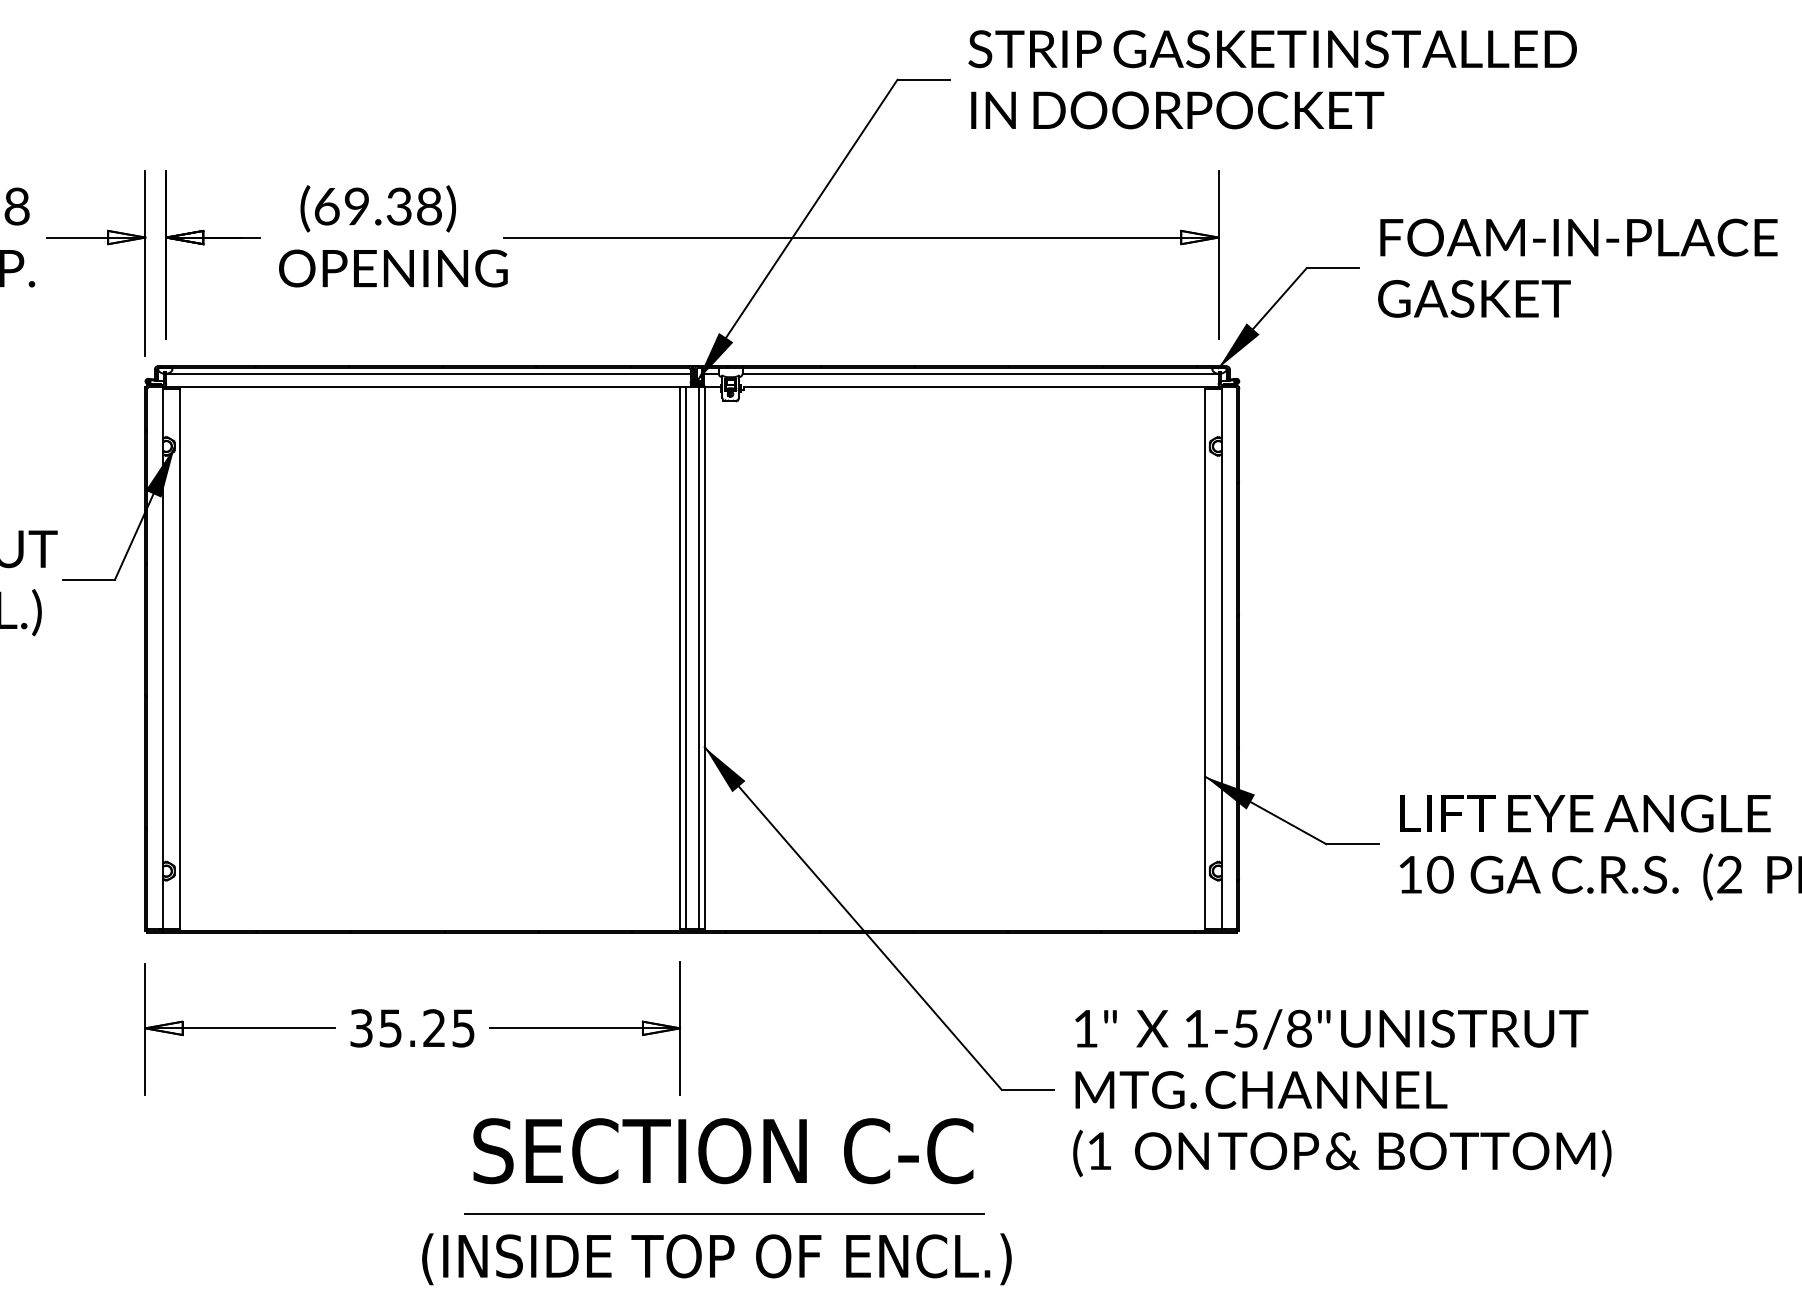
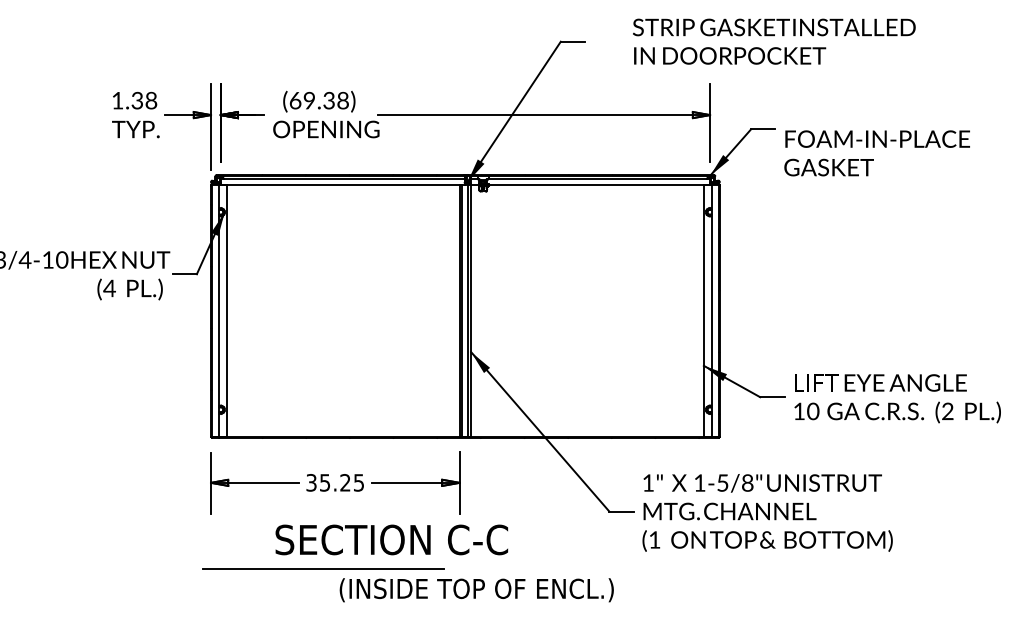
text: (1273, 79) -> (774, 41), moved
text: (1576, 268) -> (876, 153), moved
text: (722, 1150) -> (391, 539), moved
line: (724, 1212) -> (323, 568), moved

